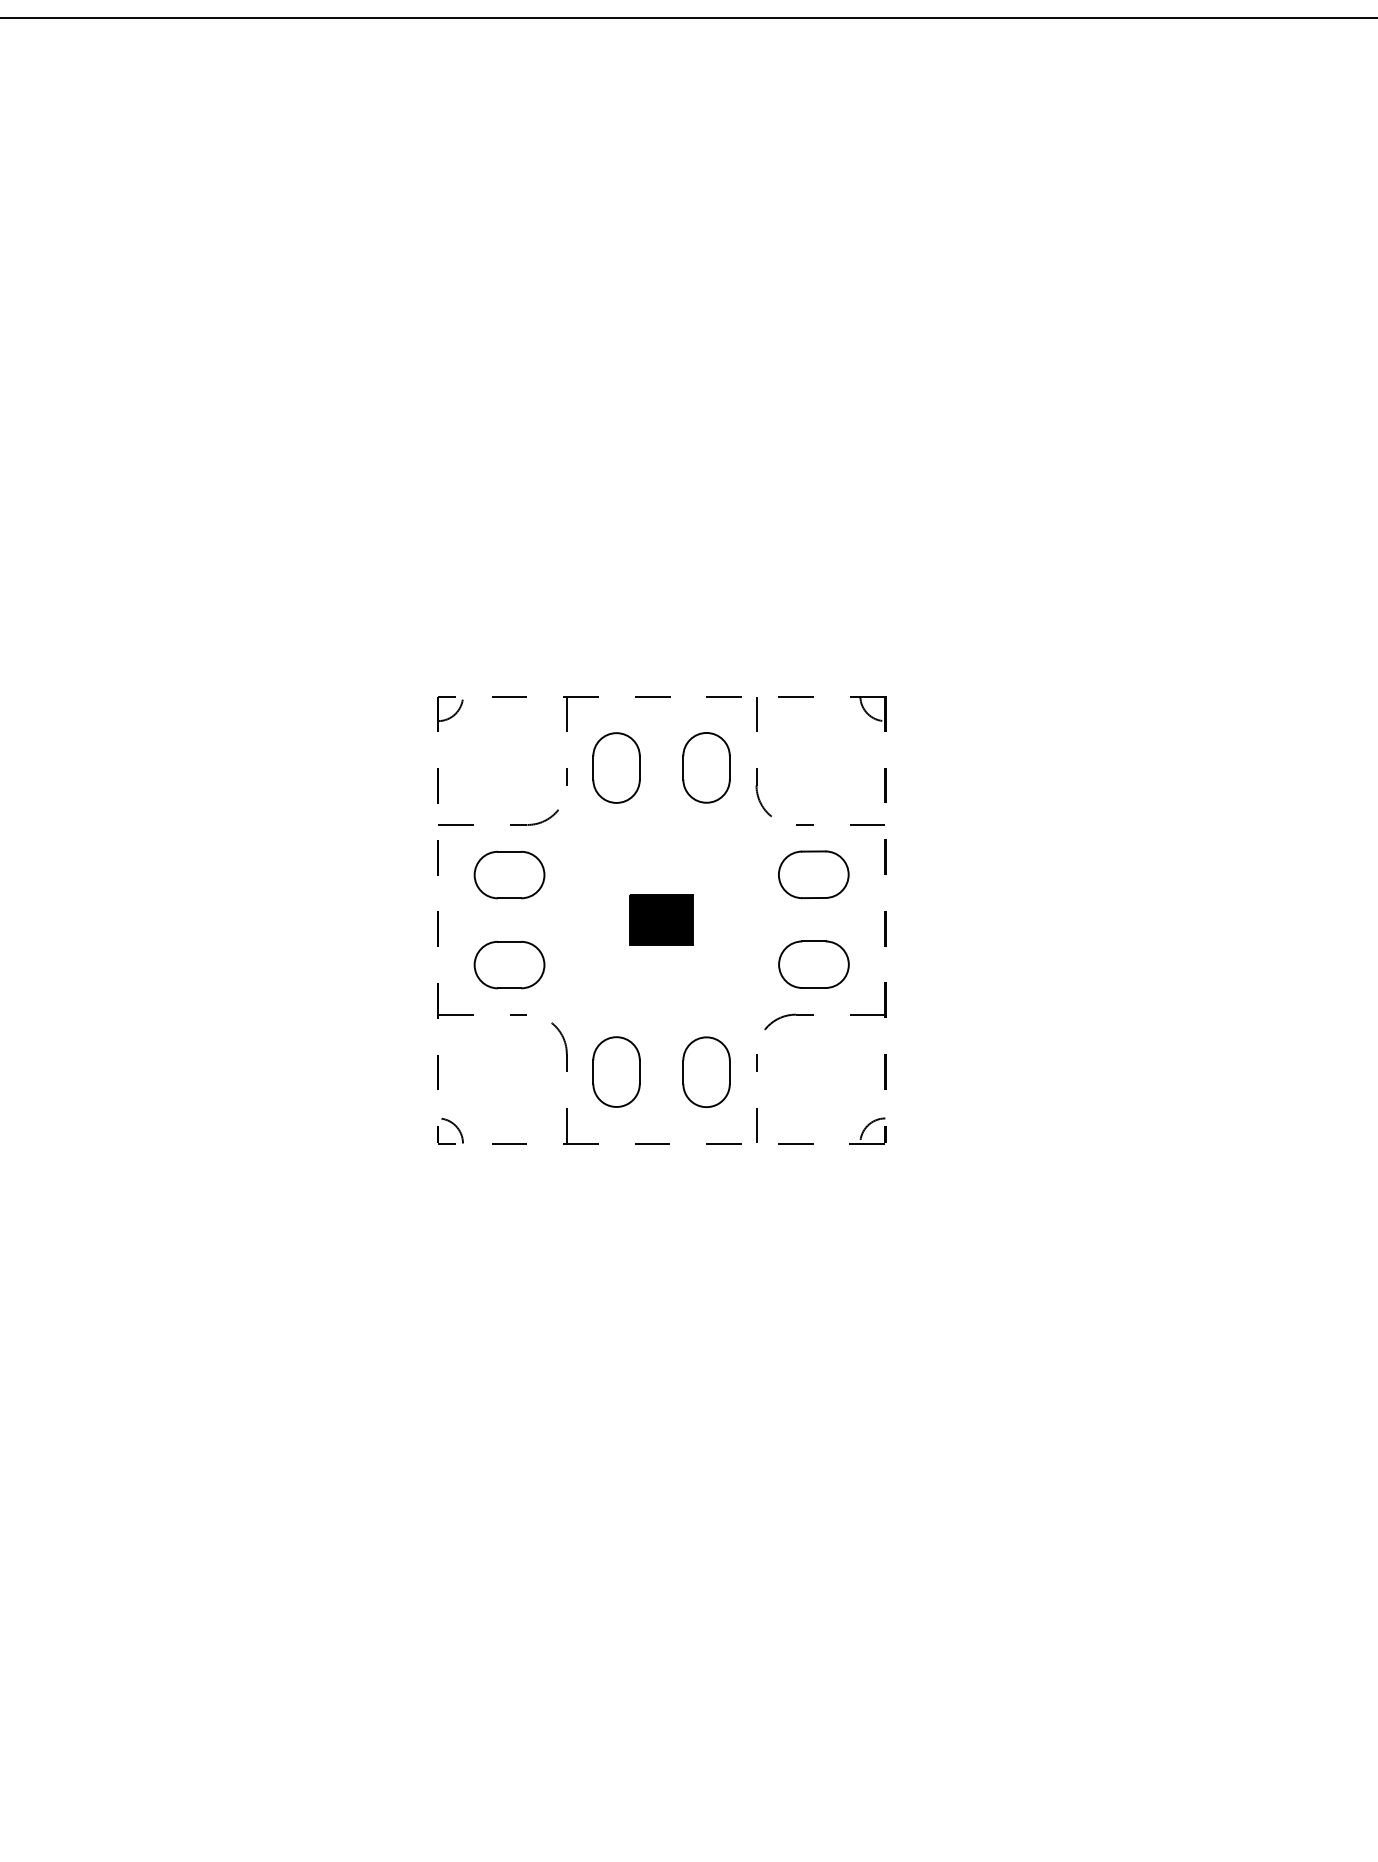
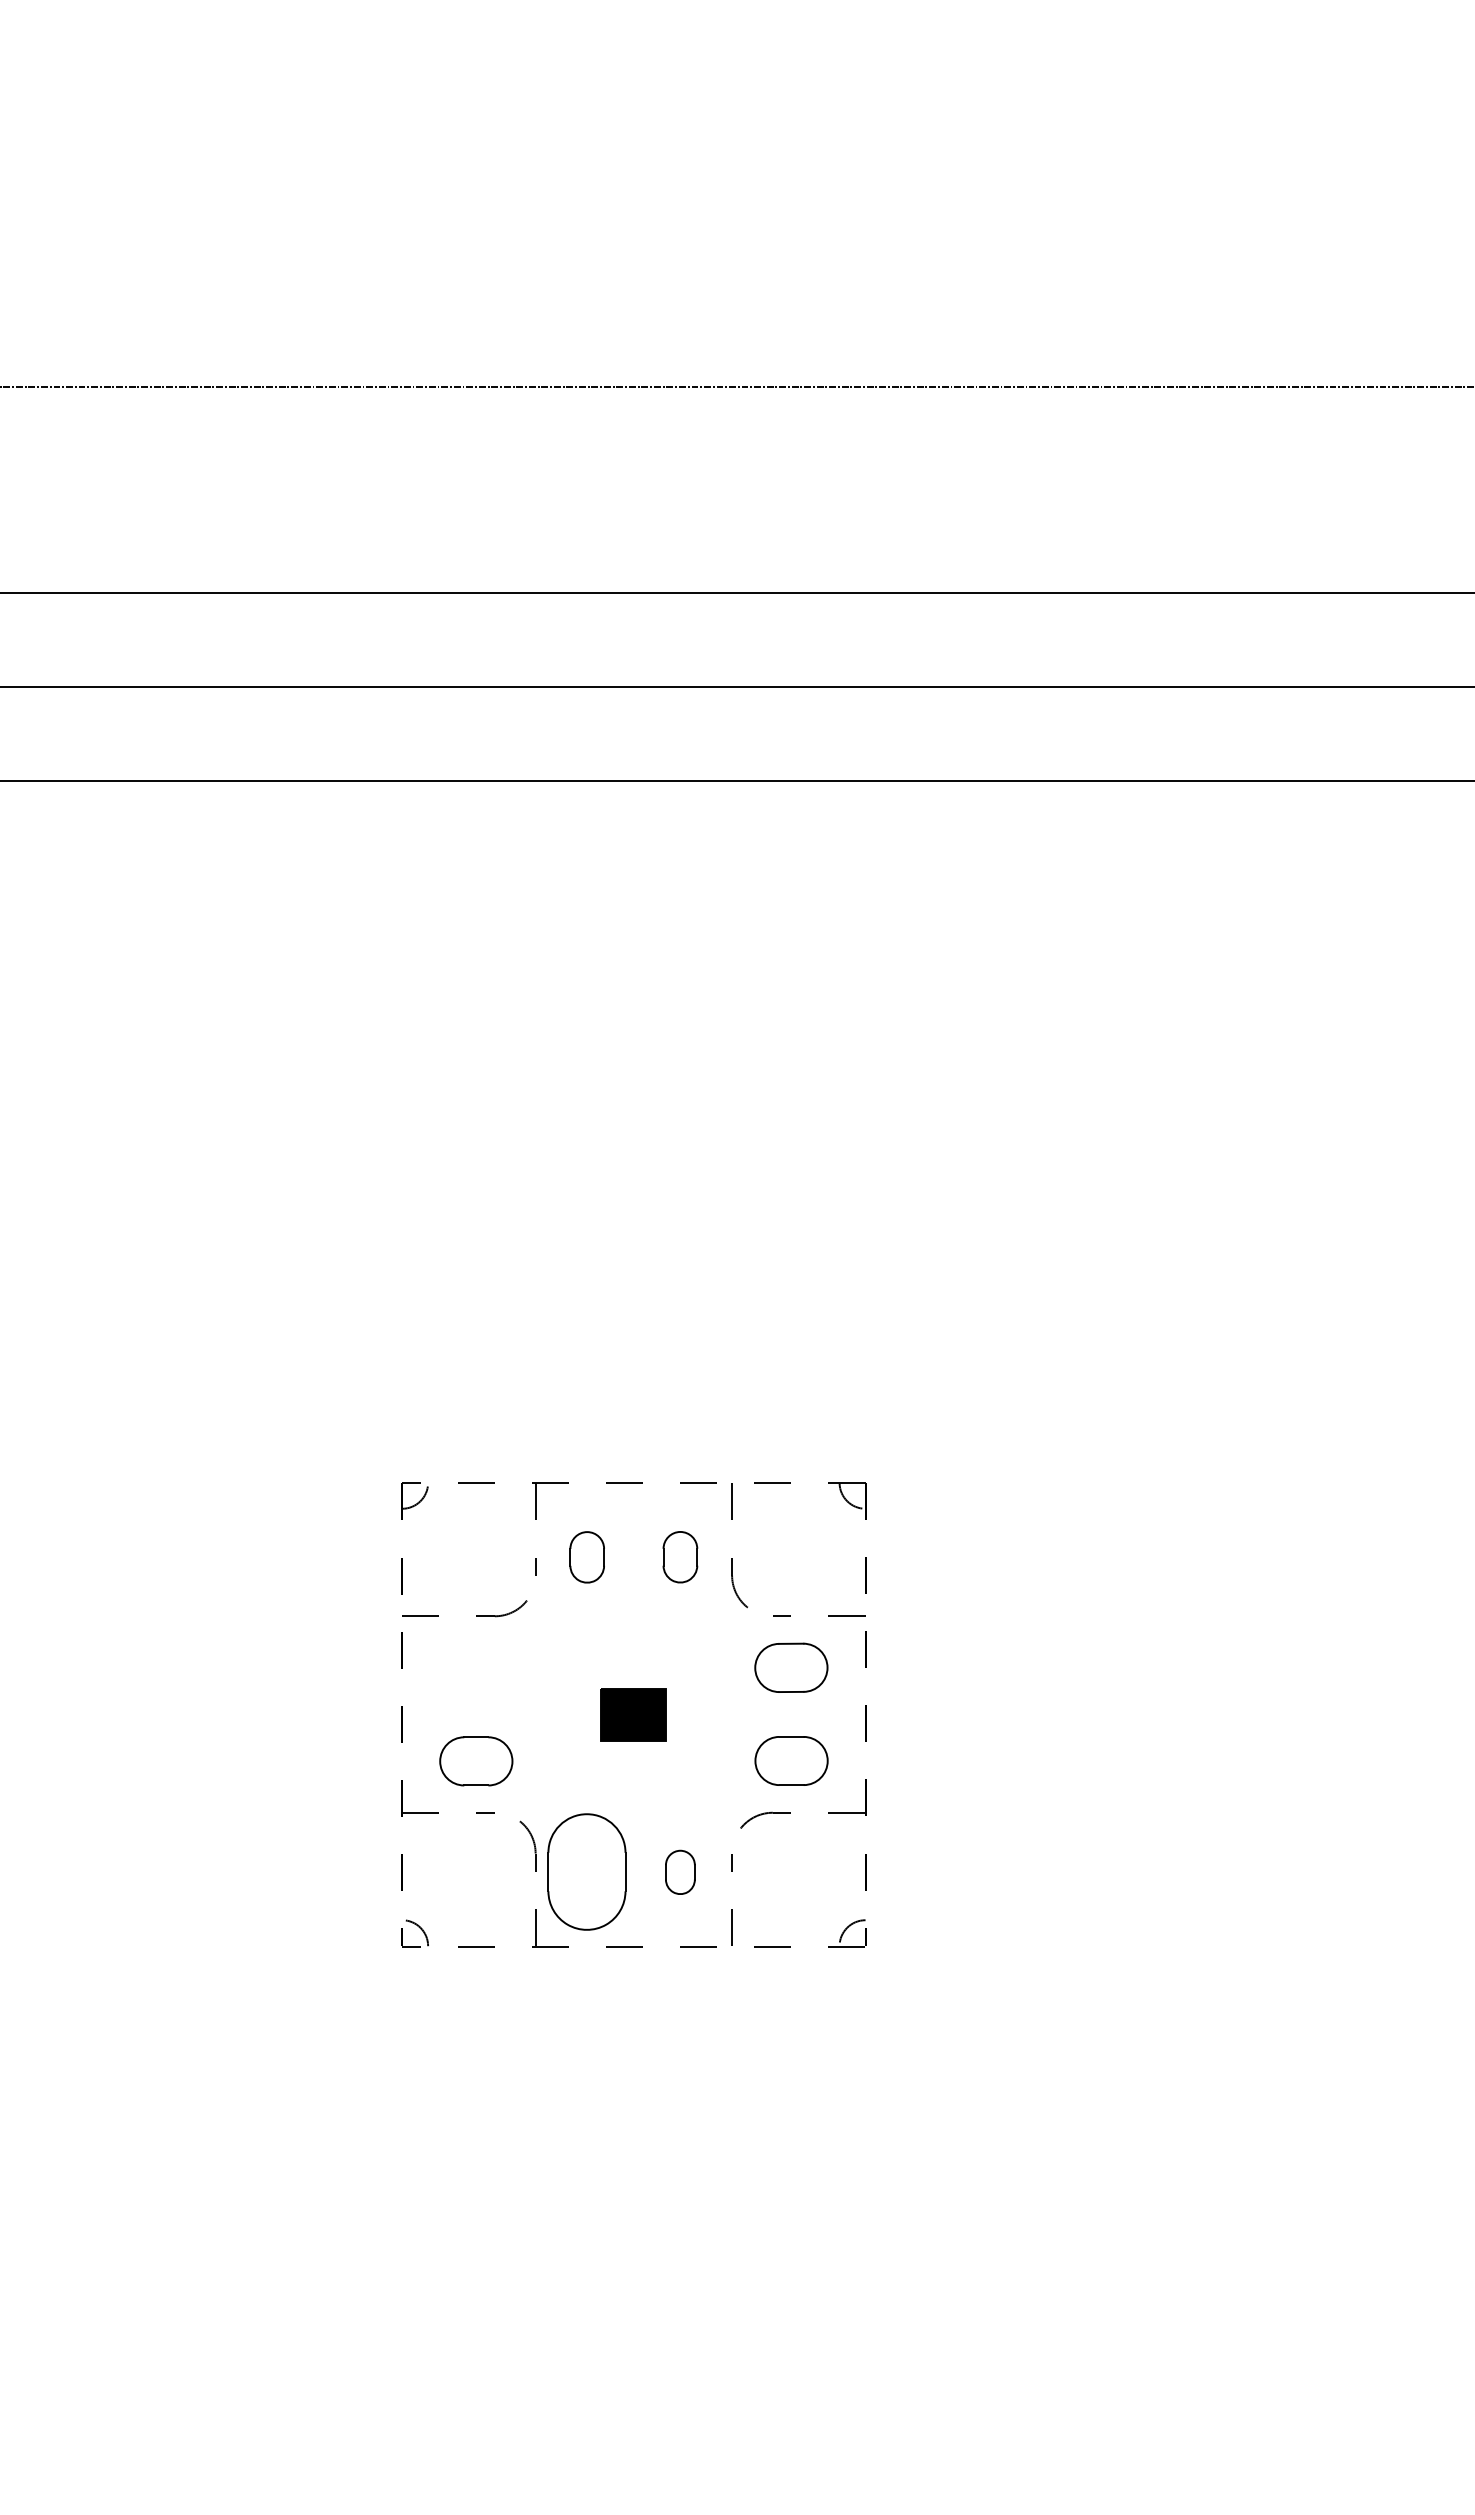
part: (616, 768) -> (587, 1557), size x0.7
part: (706, 768) -> (680, 1557), size x0.7
part: (509, 875) -> (476, 1668), removed
part: (616, 1072) -> (587, 1872), size x1.6
part: (706, 1072) -> (680, 1872), size x0.6

